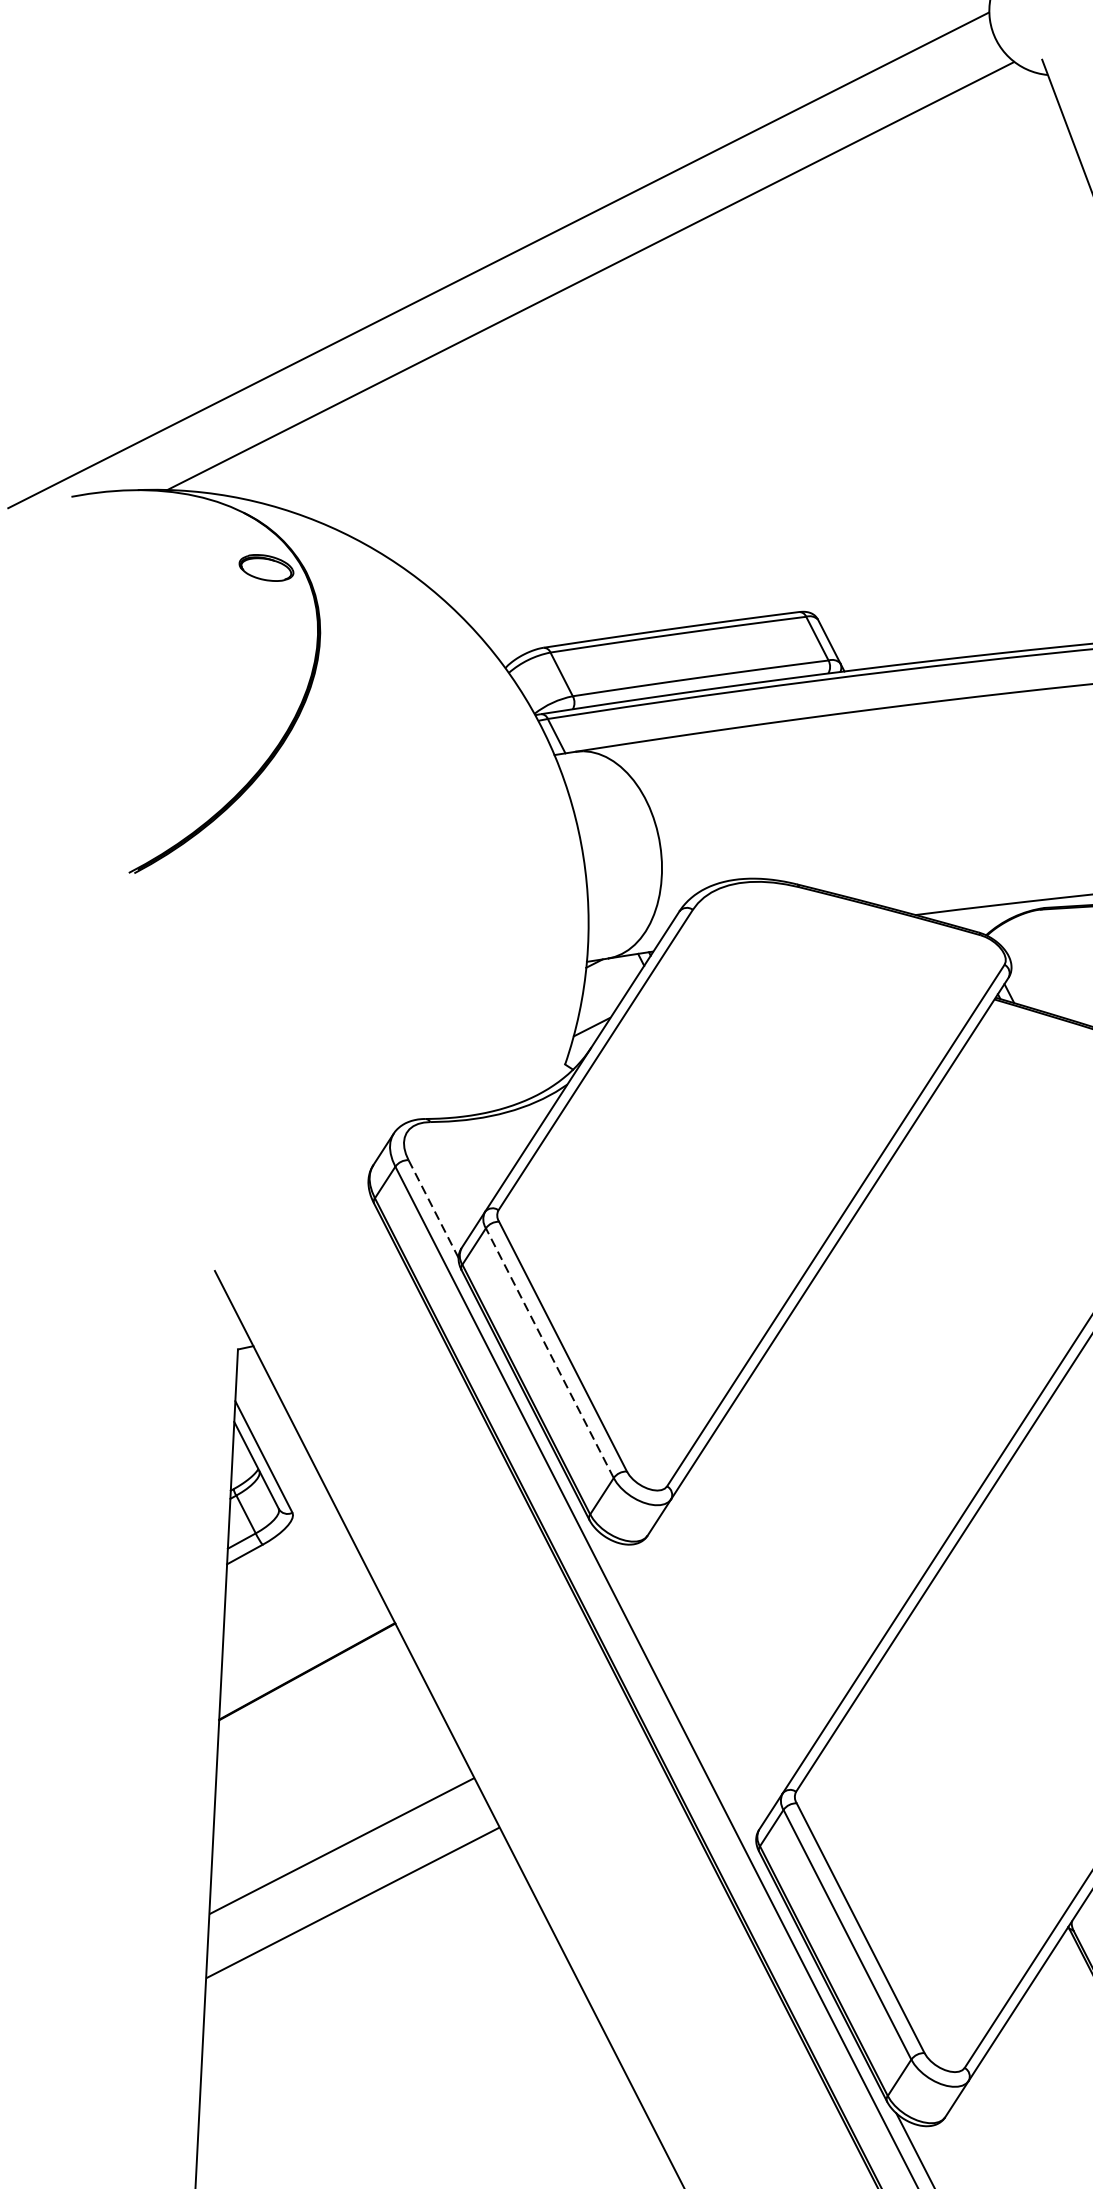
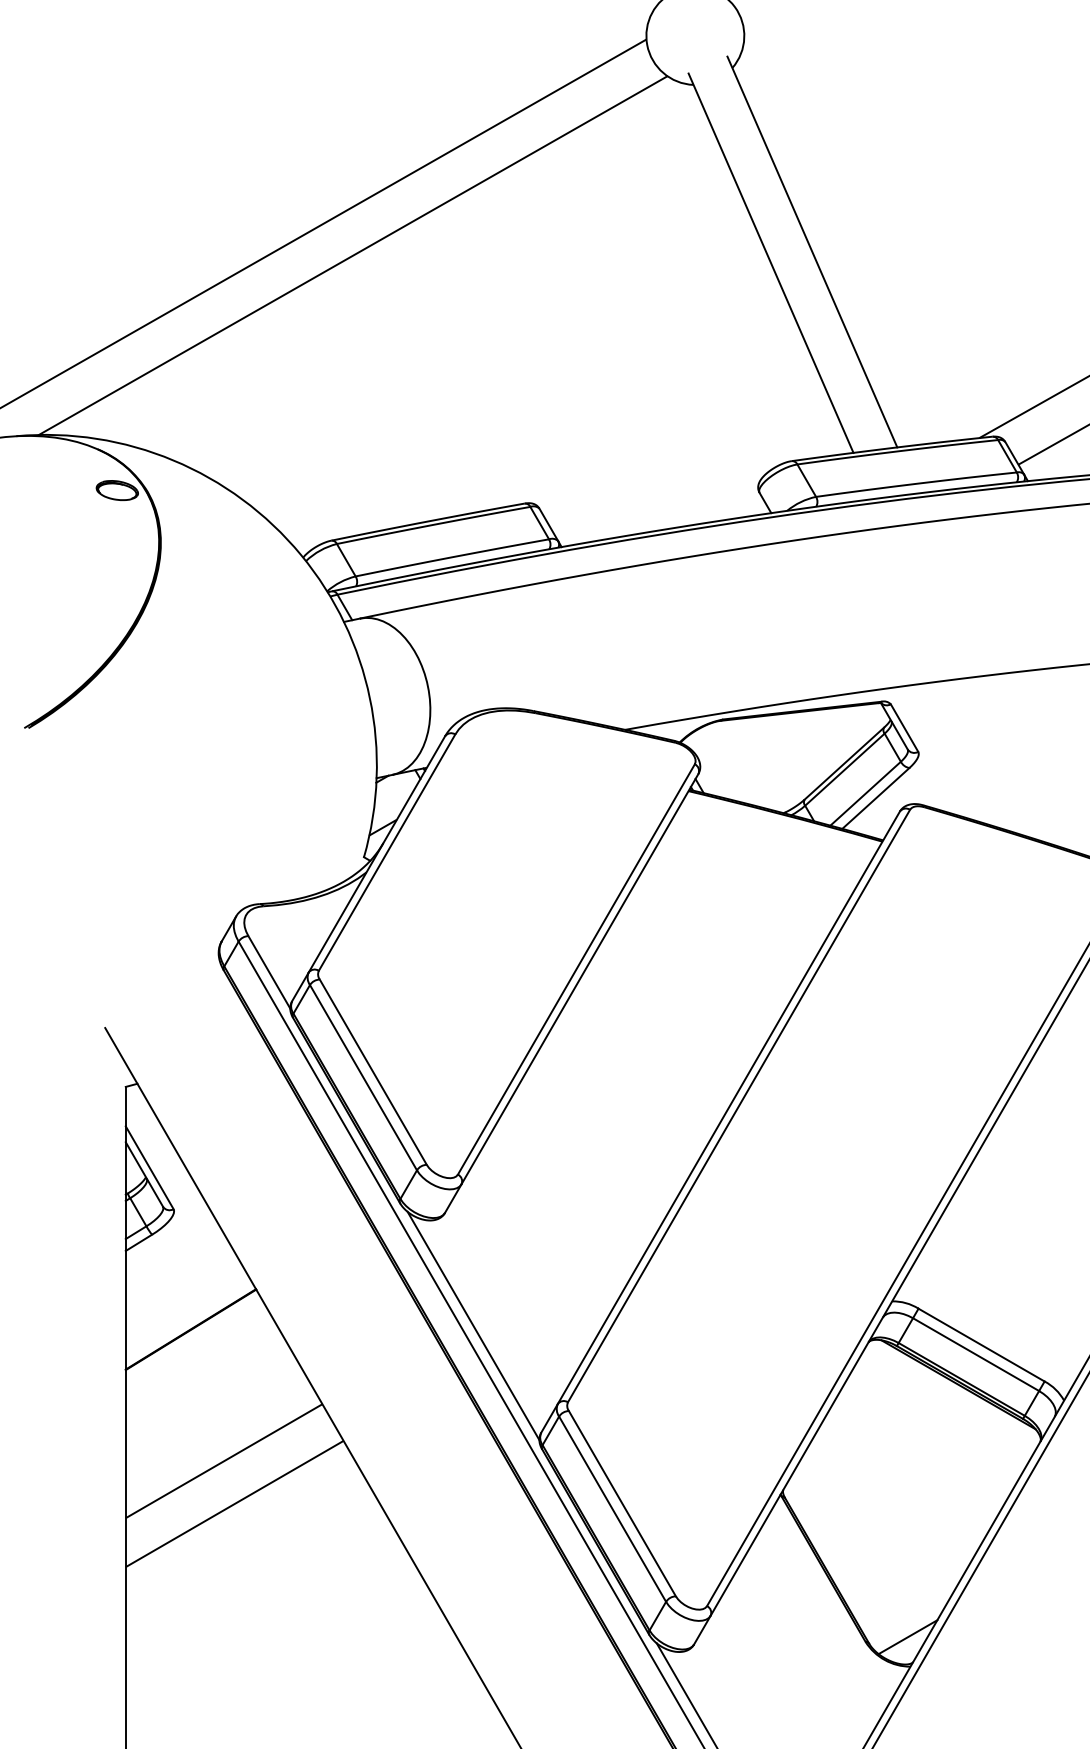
line: (433, 1209) -> (269, 972), dashed -> solid
line: (549, 1352) -> (363, 1077), dashed -> solid
line: (677, 1684) -> (473, 1325), added

